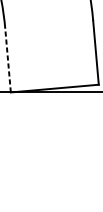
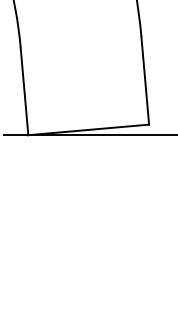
line: (8, 60) -> (24, 91), dashed -> solid

